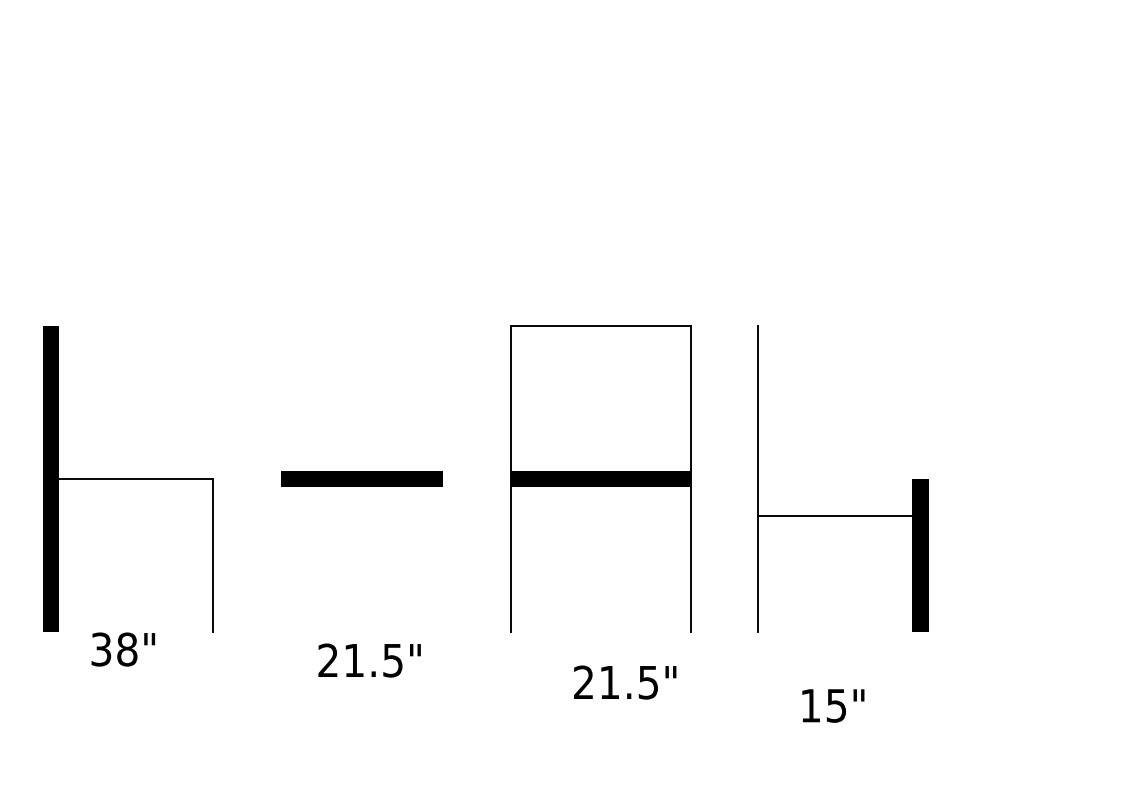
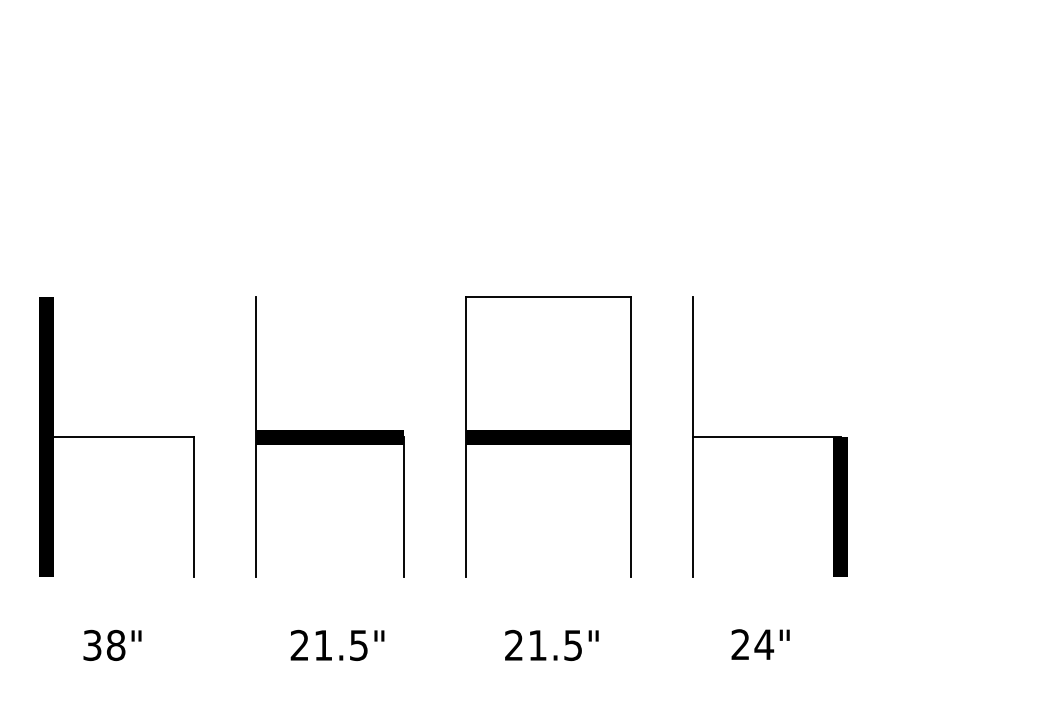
line: (280, 478) -> (256, 437), added
line: (839, 515) -> (766, 437), moved
line: (442, 555) -> (404, 507), added
text: (123, 649) -> (112, 645), moved
text: (369, 660) -> (337, 645), moved
text: (625, 682) -> (552, 645), moved
text: (823, 705) -> (752, 644), 15" -> 24"

